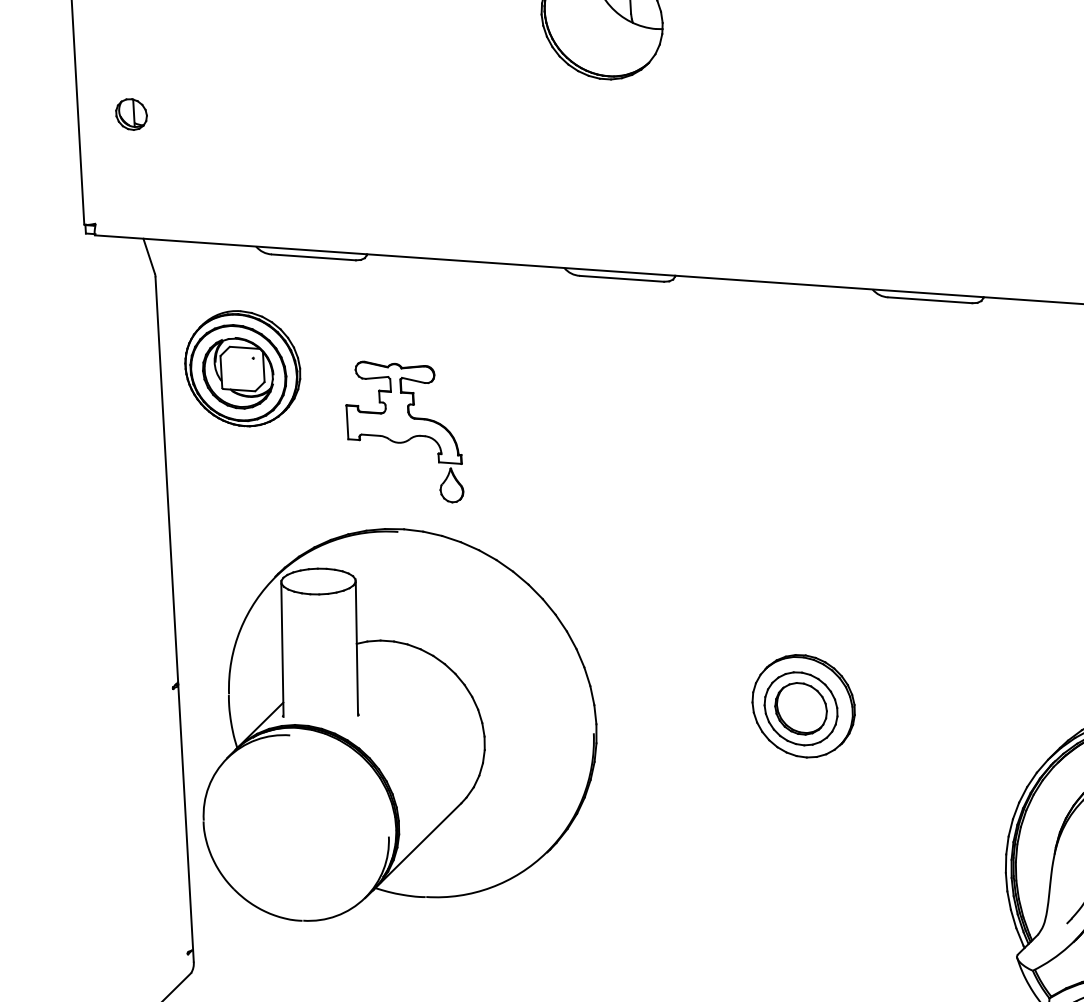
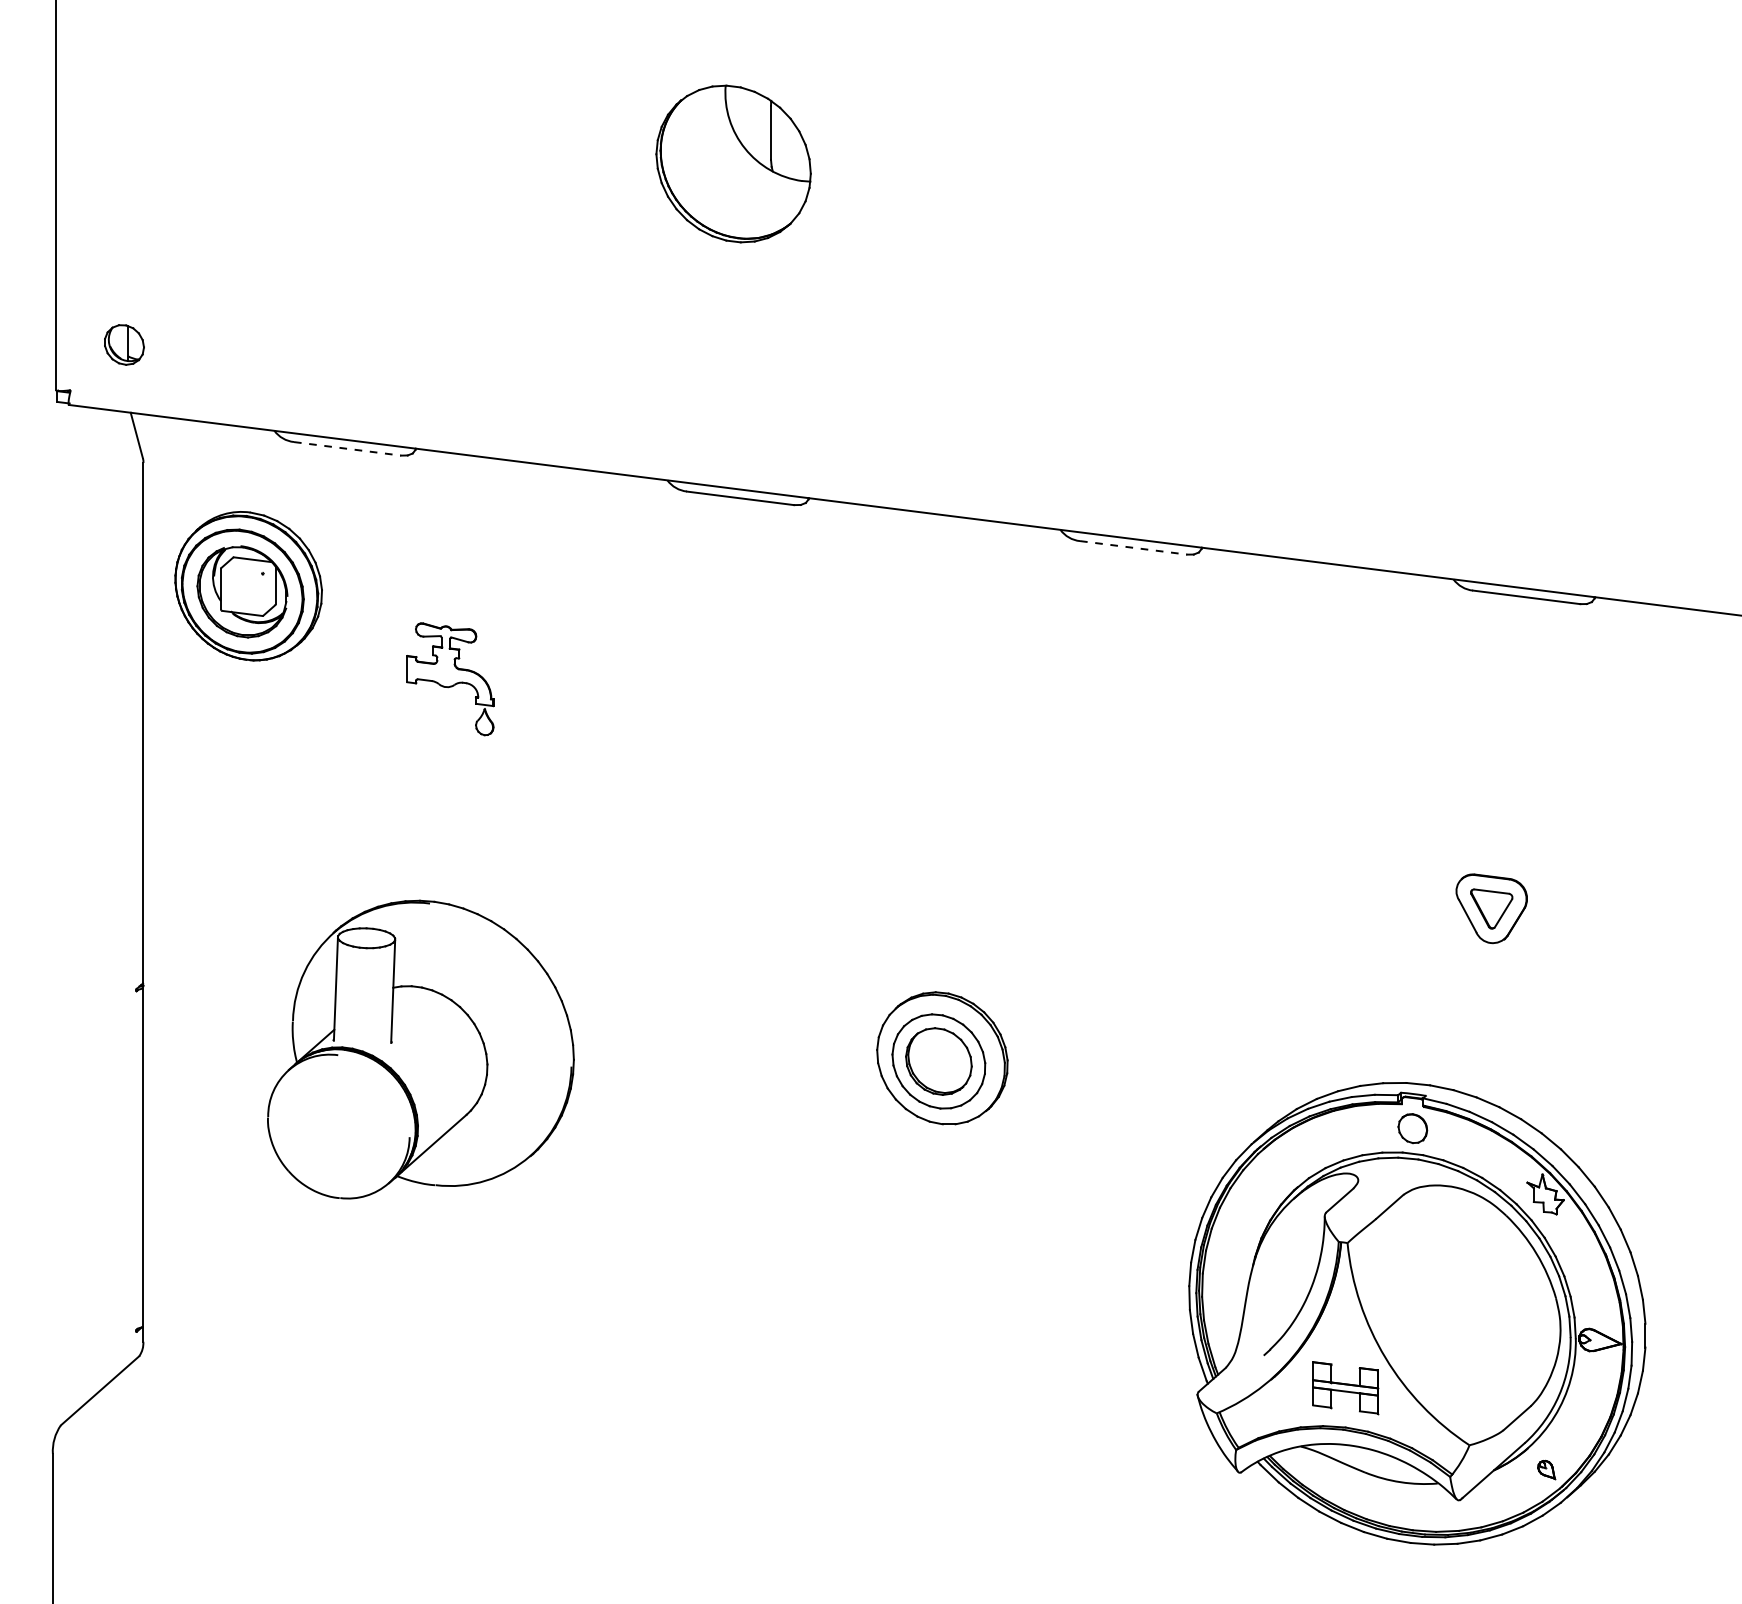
part: (131, 114) -> (124, 344), moved
line: (314, 257) -> (348, 448), solid -> dashed
line: (931, 299) -> (1134, 547), solid -> dashed
part: (404, 432) -> (450, 679), size x0.6
part: (396, 722) -> (420, 1049), size x0.6

